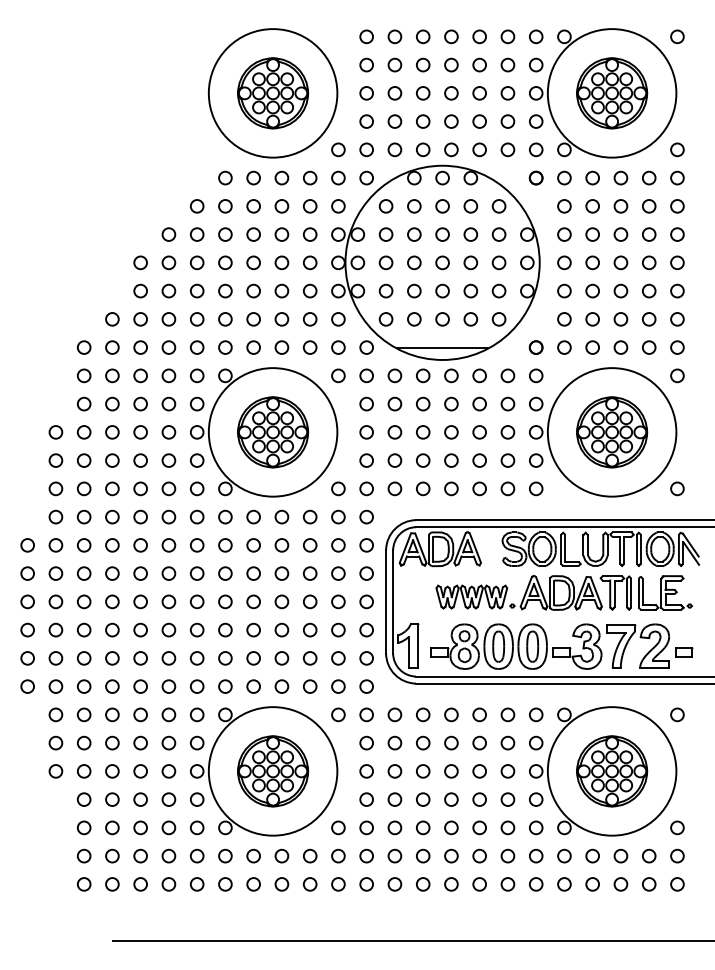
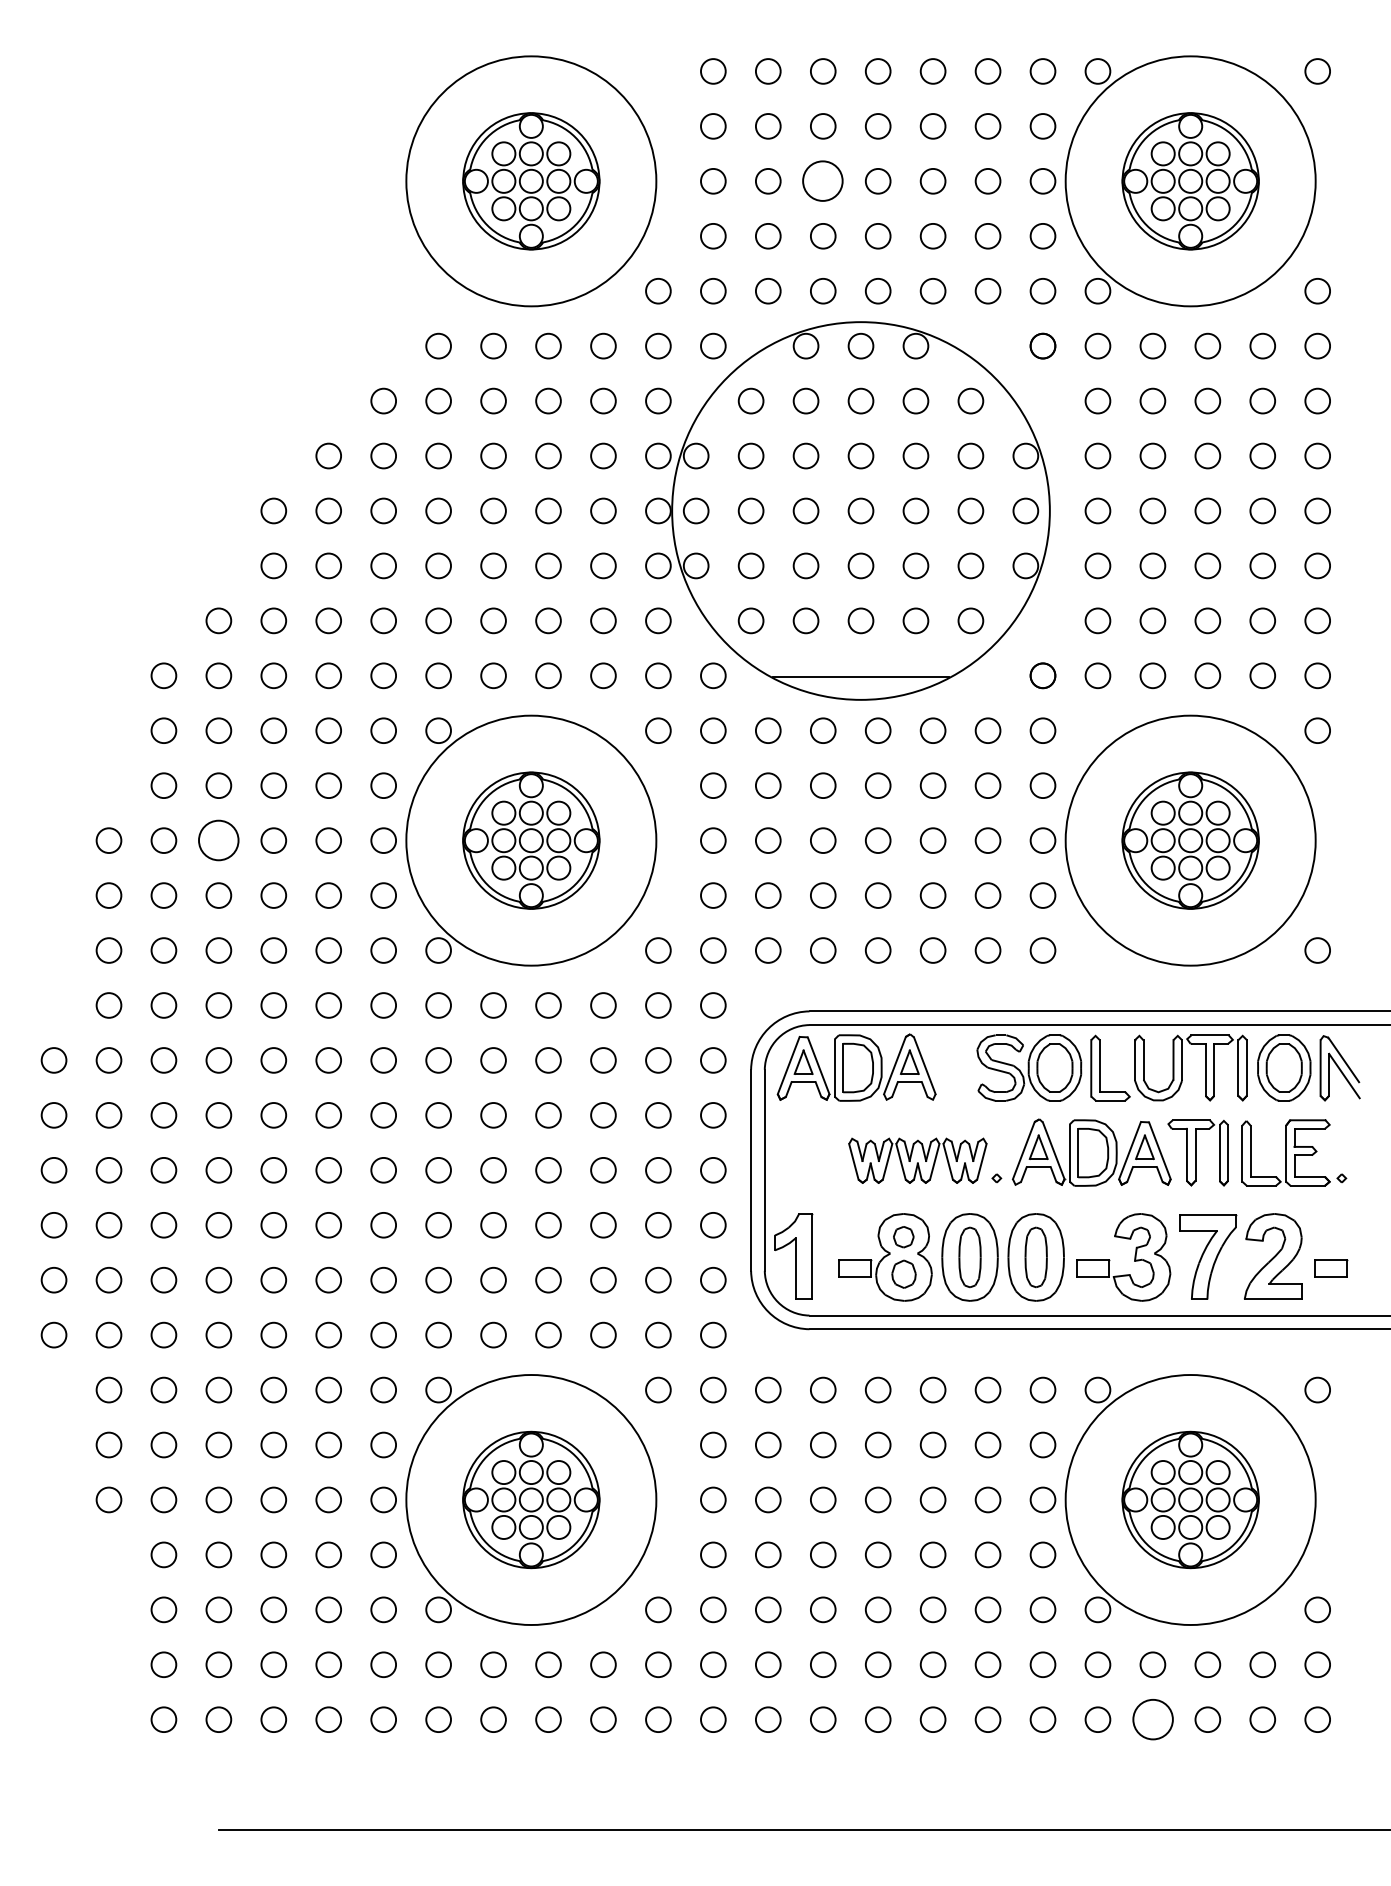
circle: (423, 93) -> (823, 181), size x1.6
circle: (112, 432) -> (219, 840), size x1.6
circle: (592, 884) -> (1152, 1719), size x1.6

